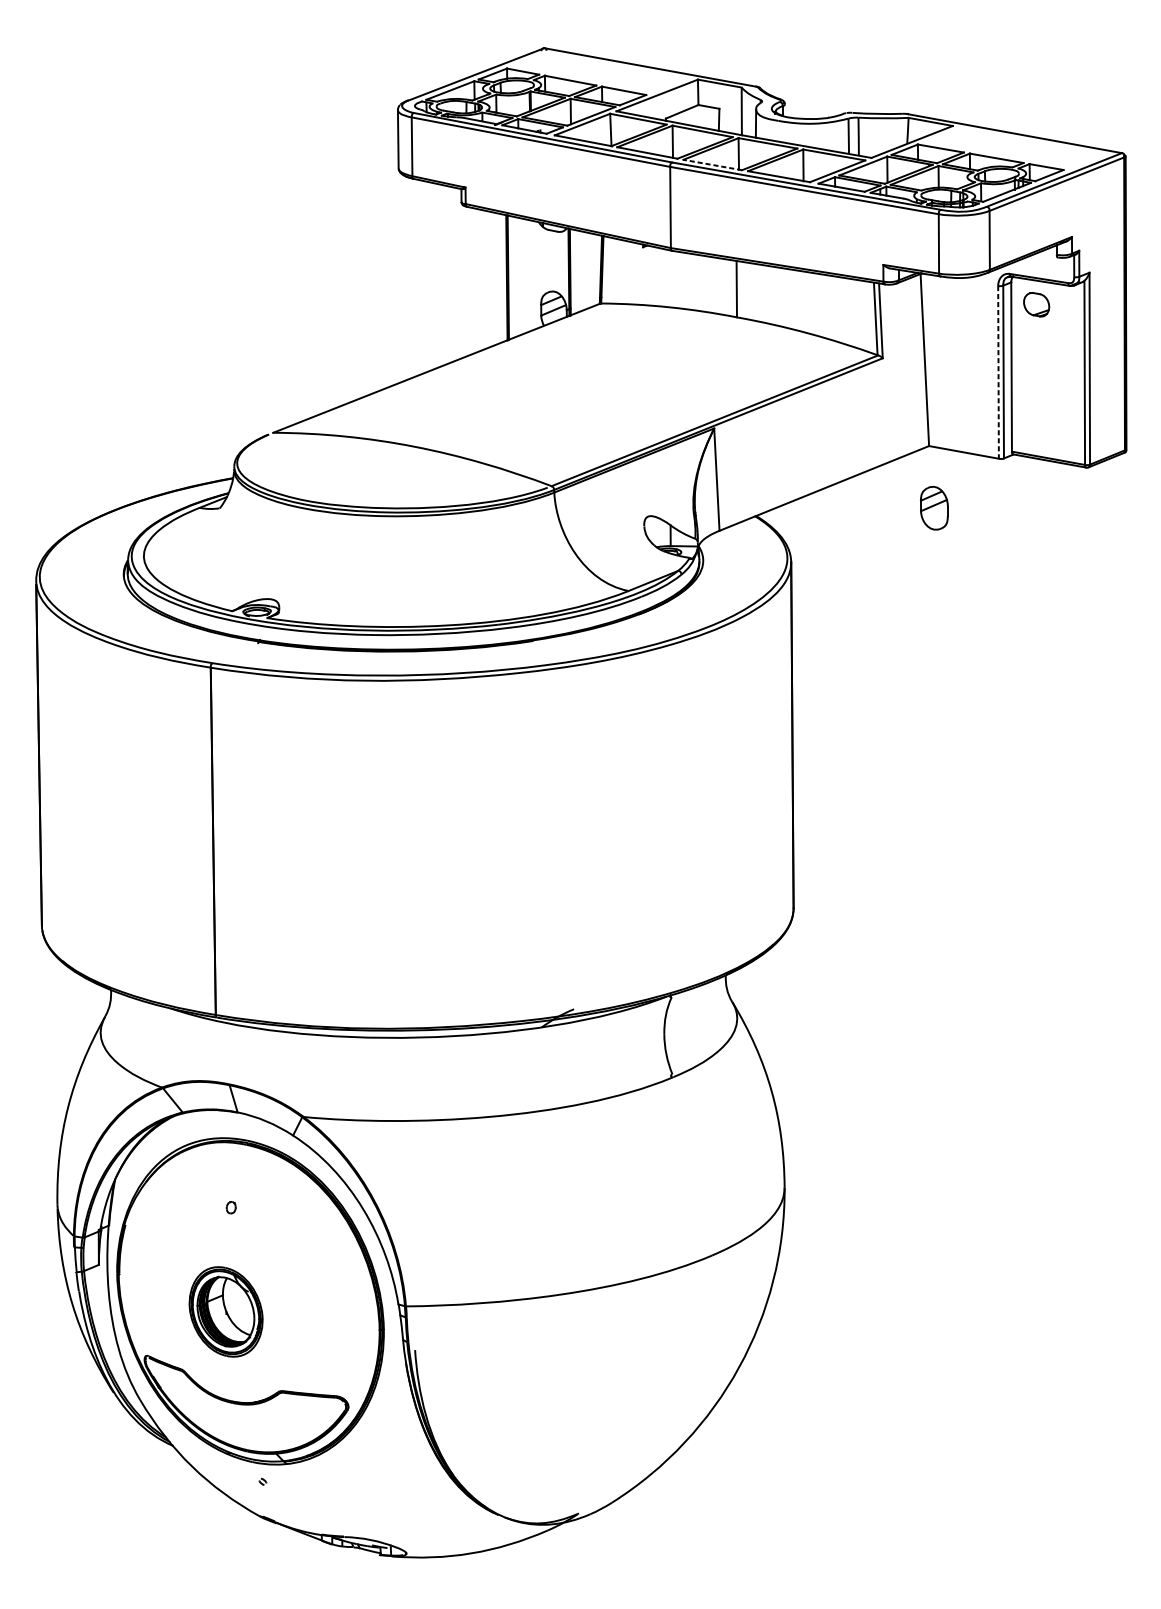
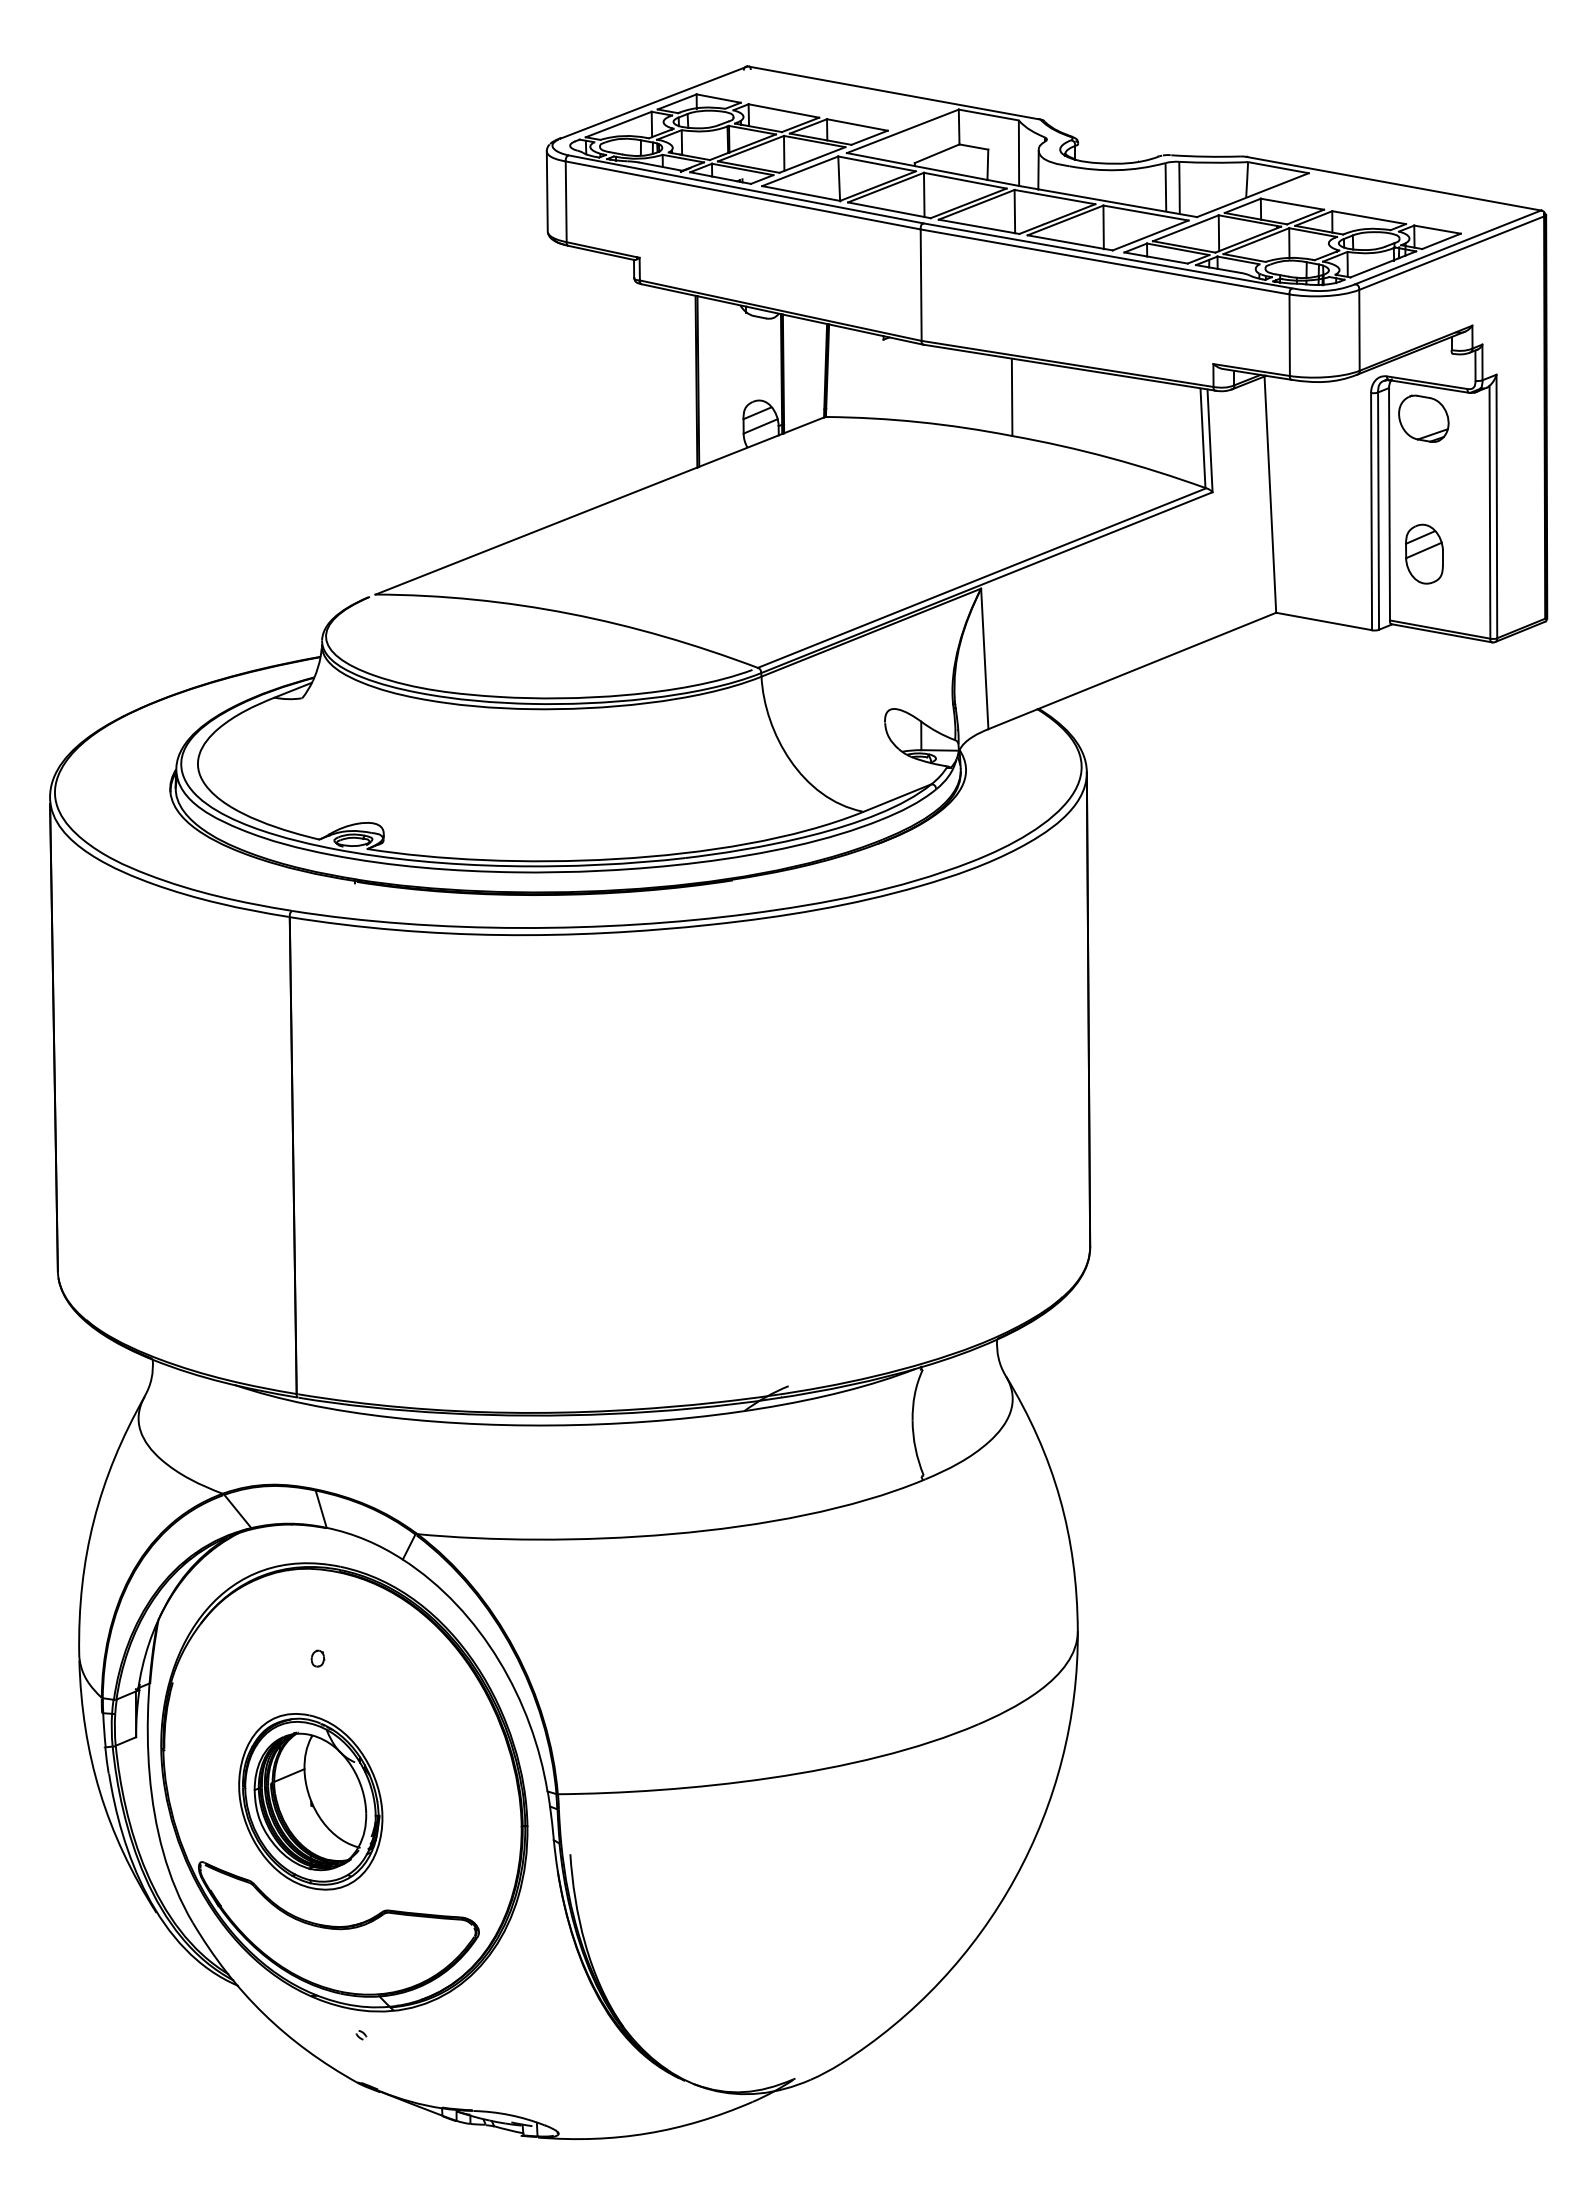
line: (713, 164) -> (979, 226), dashed -> solid
part: (1036, 304) -> (1423, 418), size x1.43
line: (998, 372) -> (1371, 511), dashed -> solid
part: (934, 507) -> (1424, 553), moved
part: (225, 1311) -> (310, 1801), size x1.43

